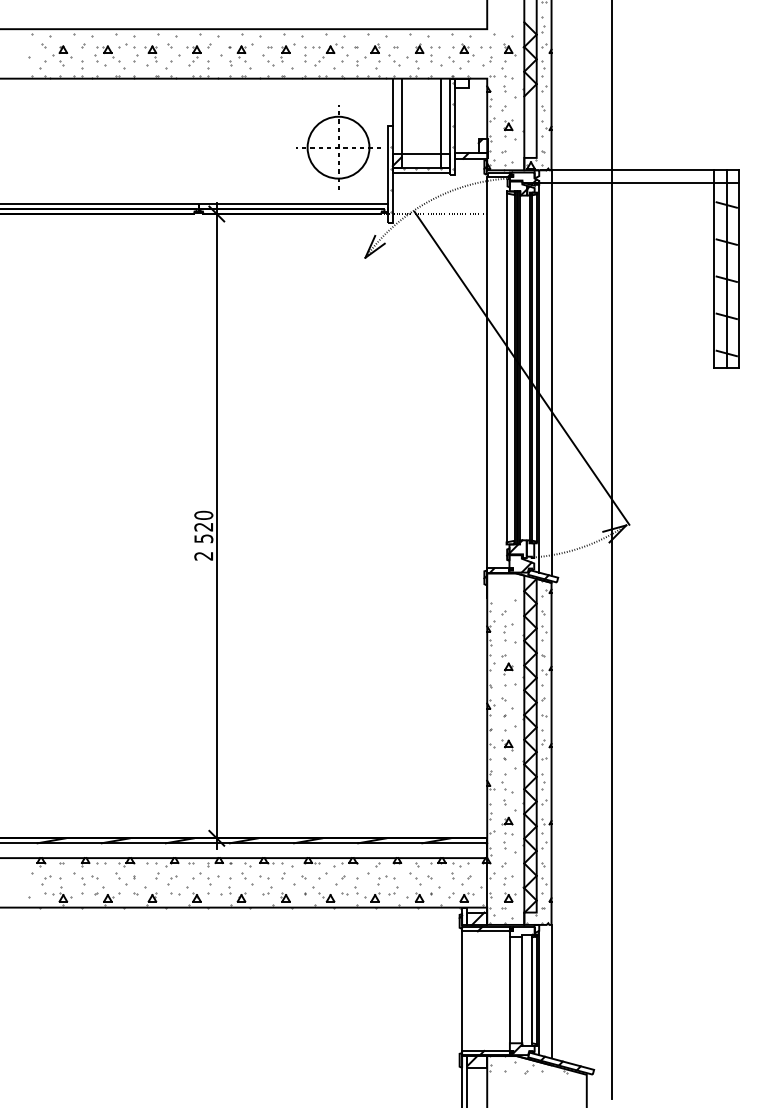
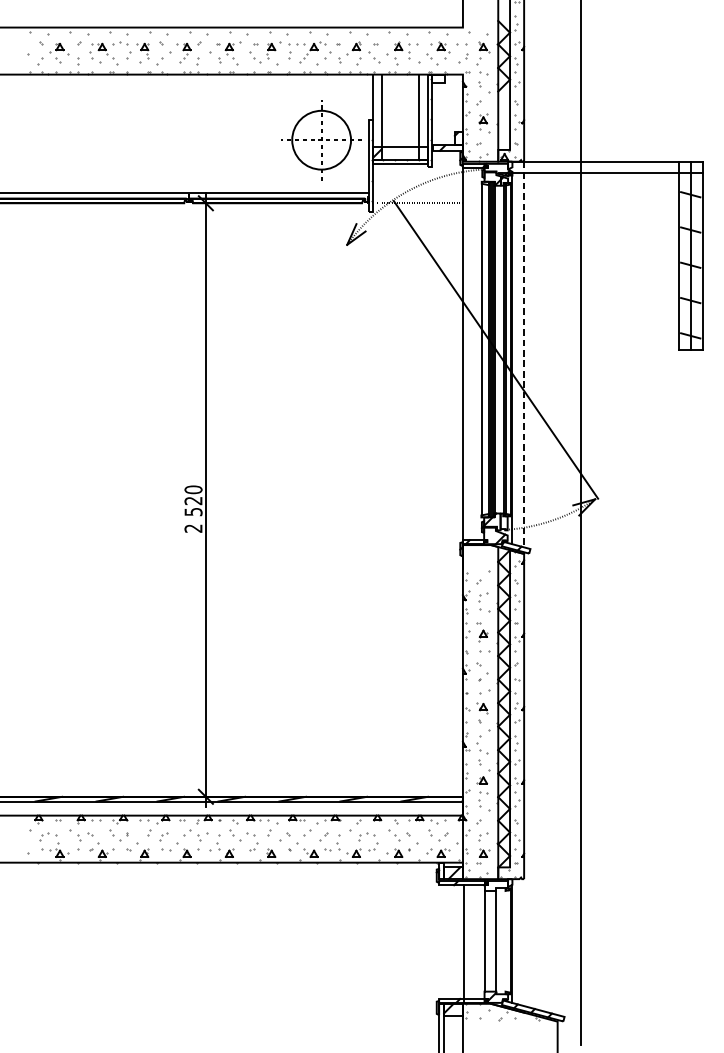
line: (551, 373) -> (524, 354), solid -> dashed
line: (532, 990) -> (506, 941), removed
line: (551, 991) -> (524, 942), removed
line: (462, 993) -> (464, 944), moved

